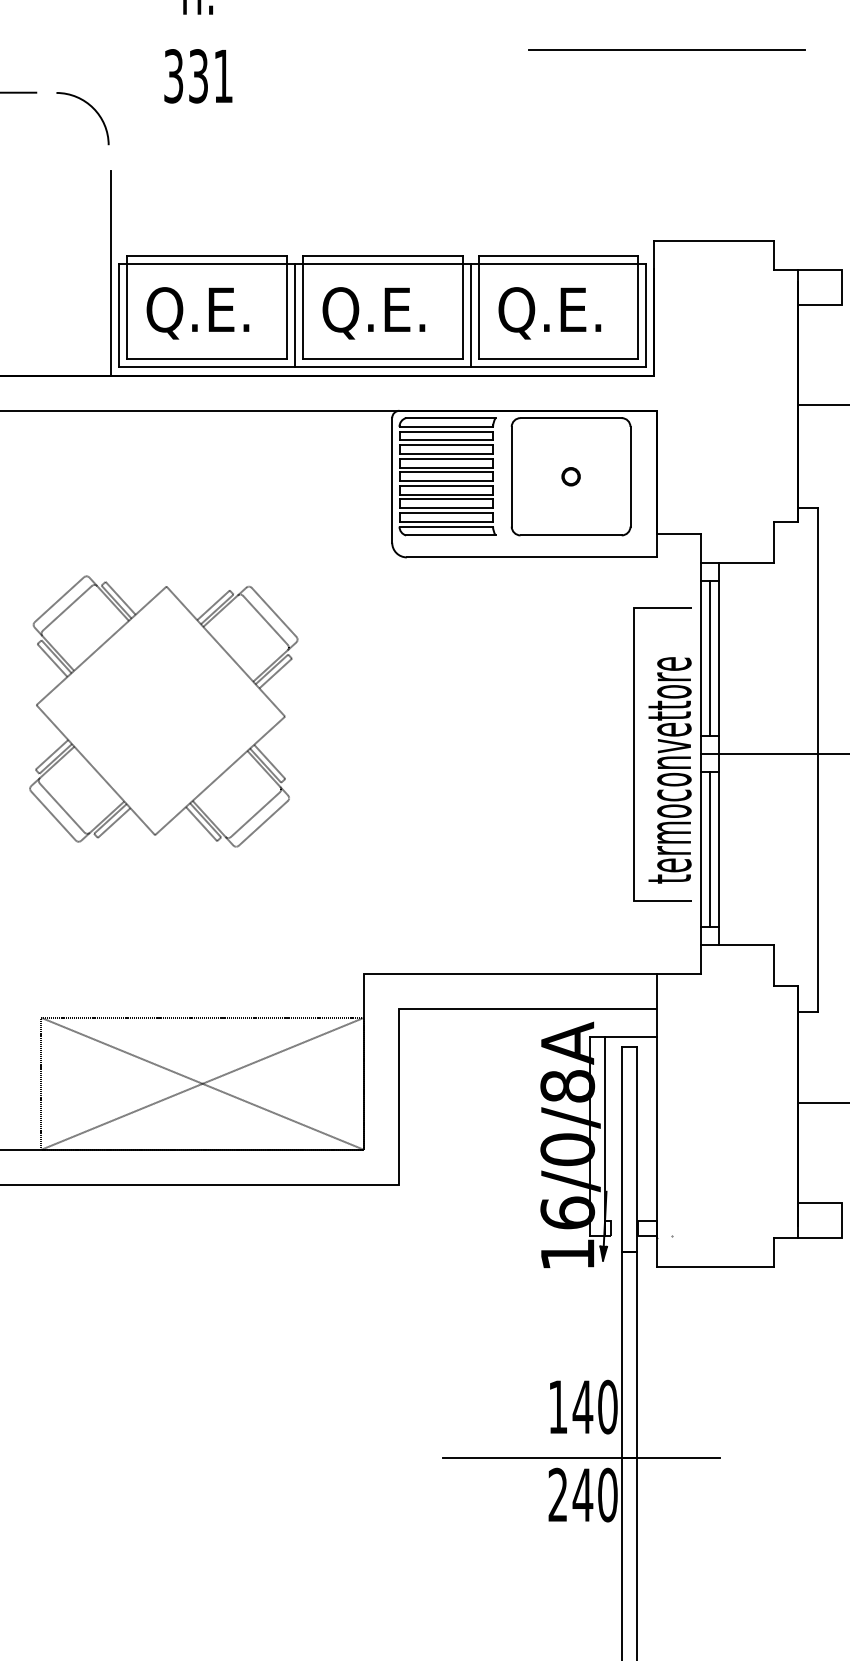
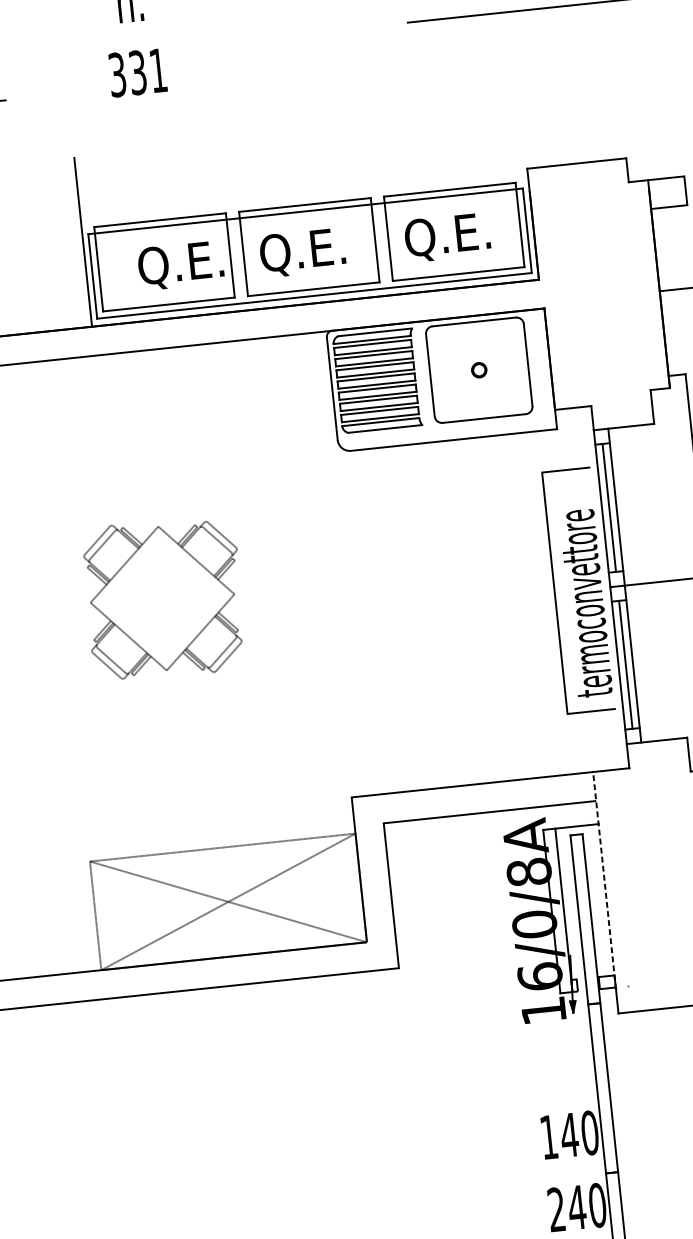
arc: (89, 106) -> (50, 107), removed
text: (197, 313) -> (180, 265), moved
line: (294, 314) -> (237, 260), removed
line: (470, 314) -> (382, 245), removed
part: (163, 711) -> (164, 598), size x0.7
line: (657, 1105) -> (604, 880), solid -> dashed
line: (581, 1457) -> (572, 1176), removed

